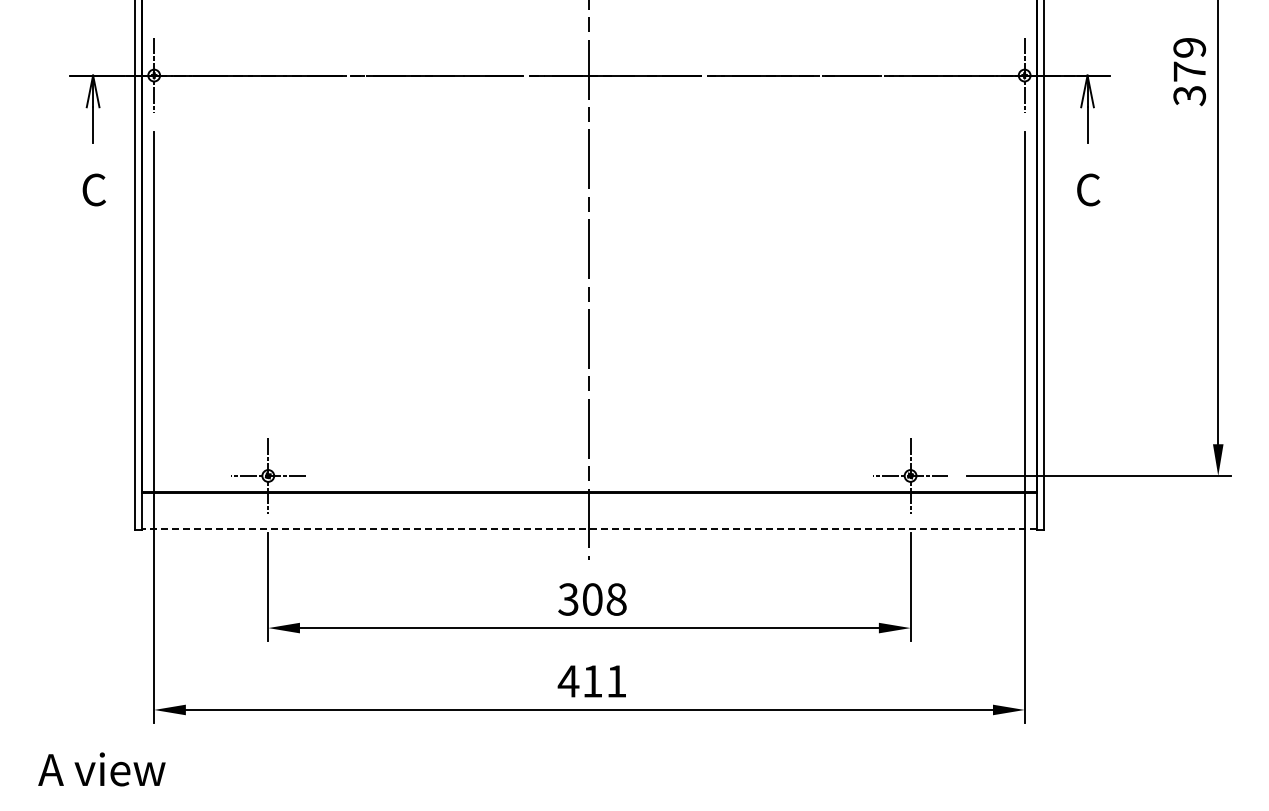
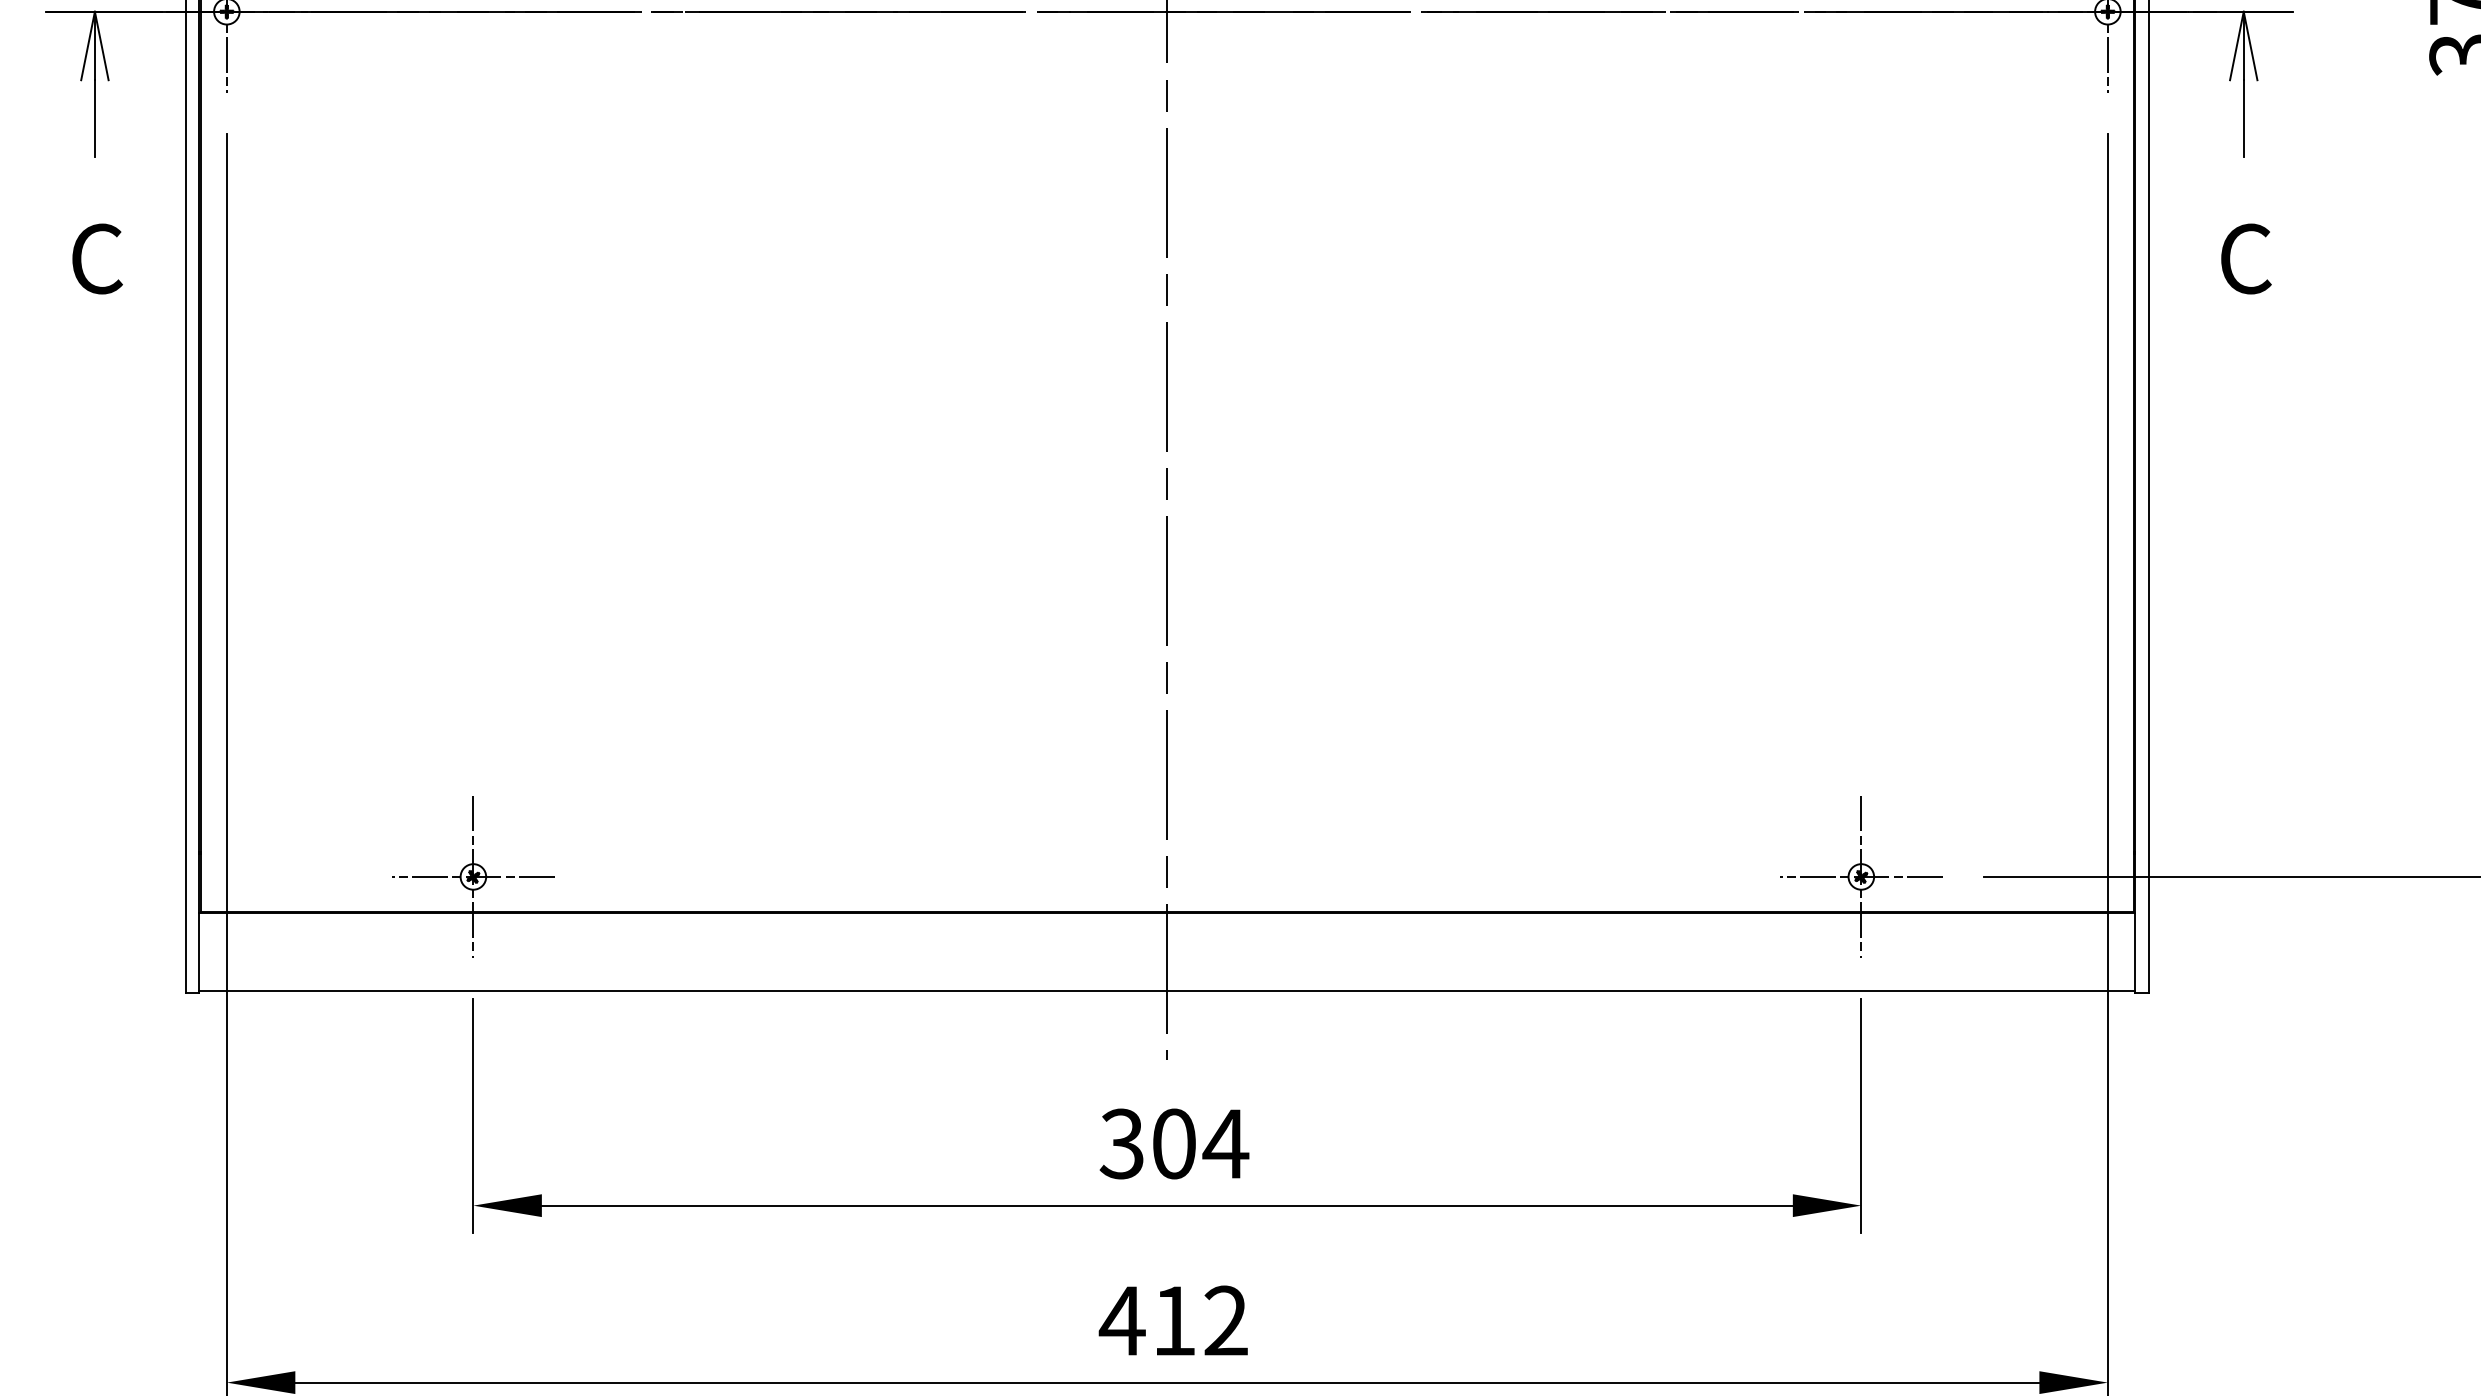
line: (589, 528) -> (1167, 990), dashed -> solid
text: (616, 599) -> (1225, 1143), 308 -> 304
text: (616, 681) -> (1225, 1321), 411 -> 412

